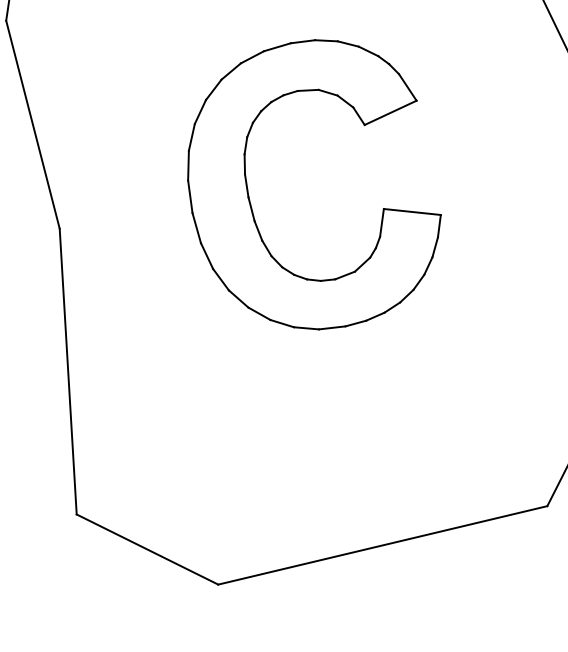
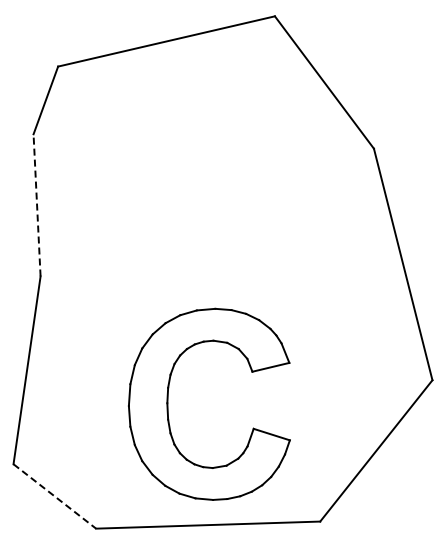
line: (33, 123) -> (37, 204), solid -> dashed
part: (250, 197) -> (168, 403), moved
line: (148, 549) -> (55, 496), solid -> dashed

